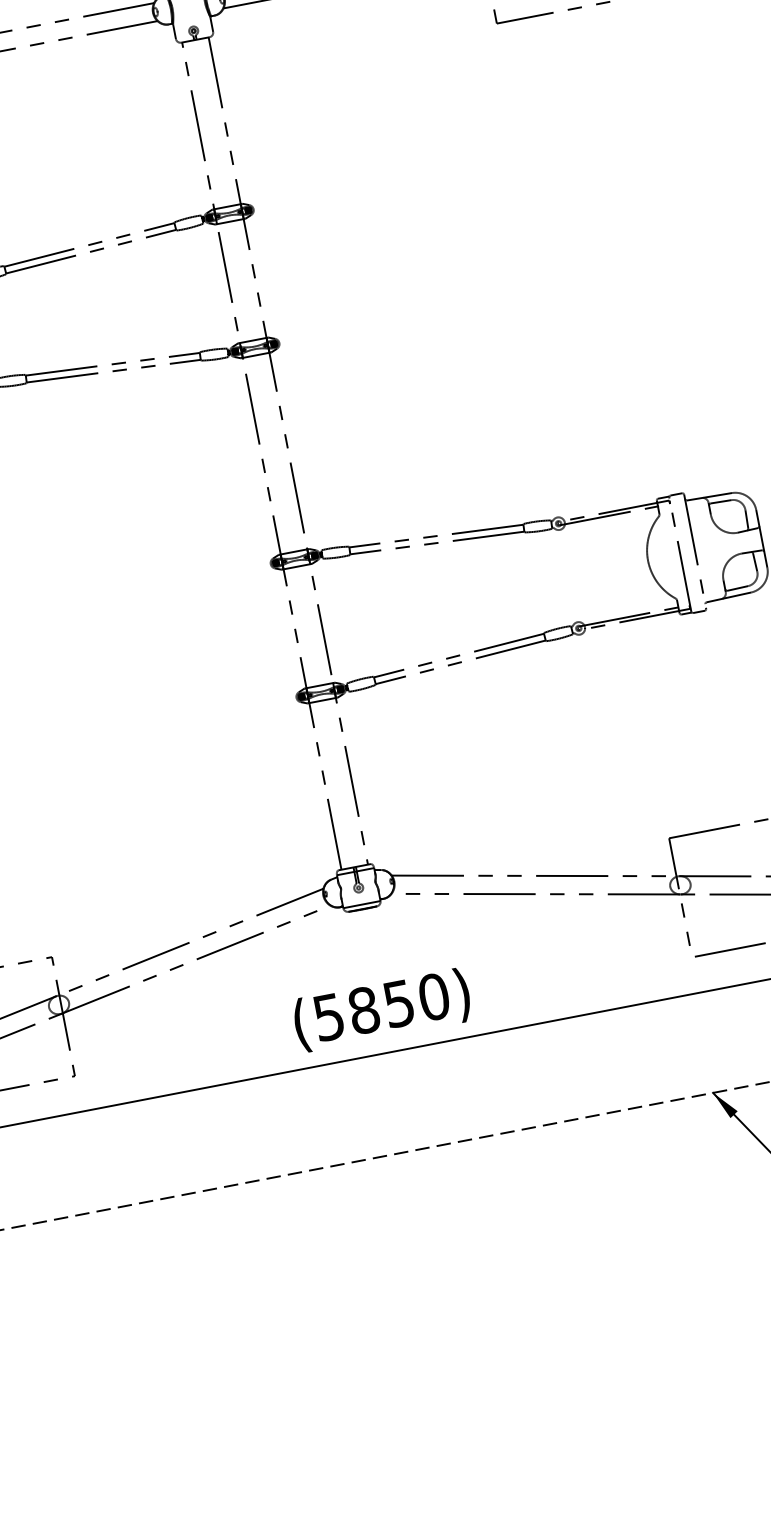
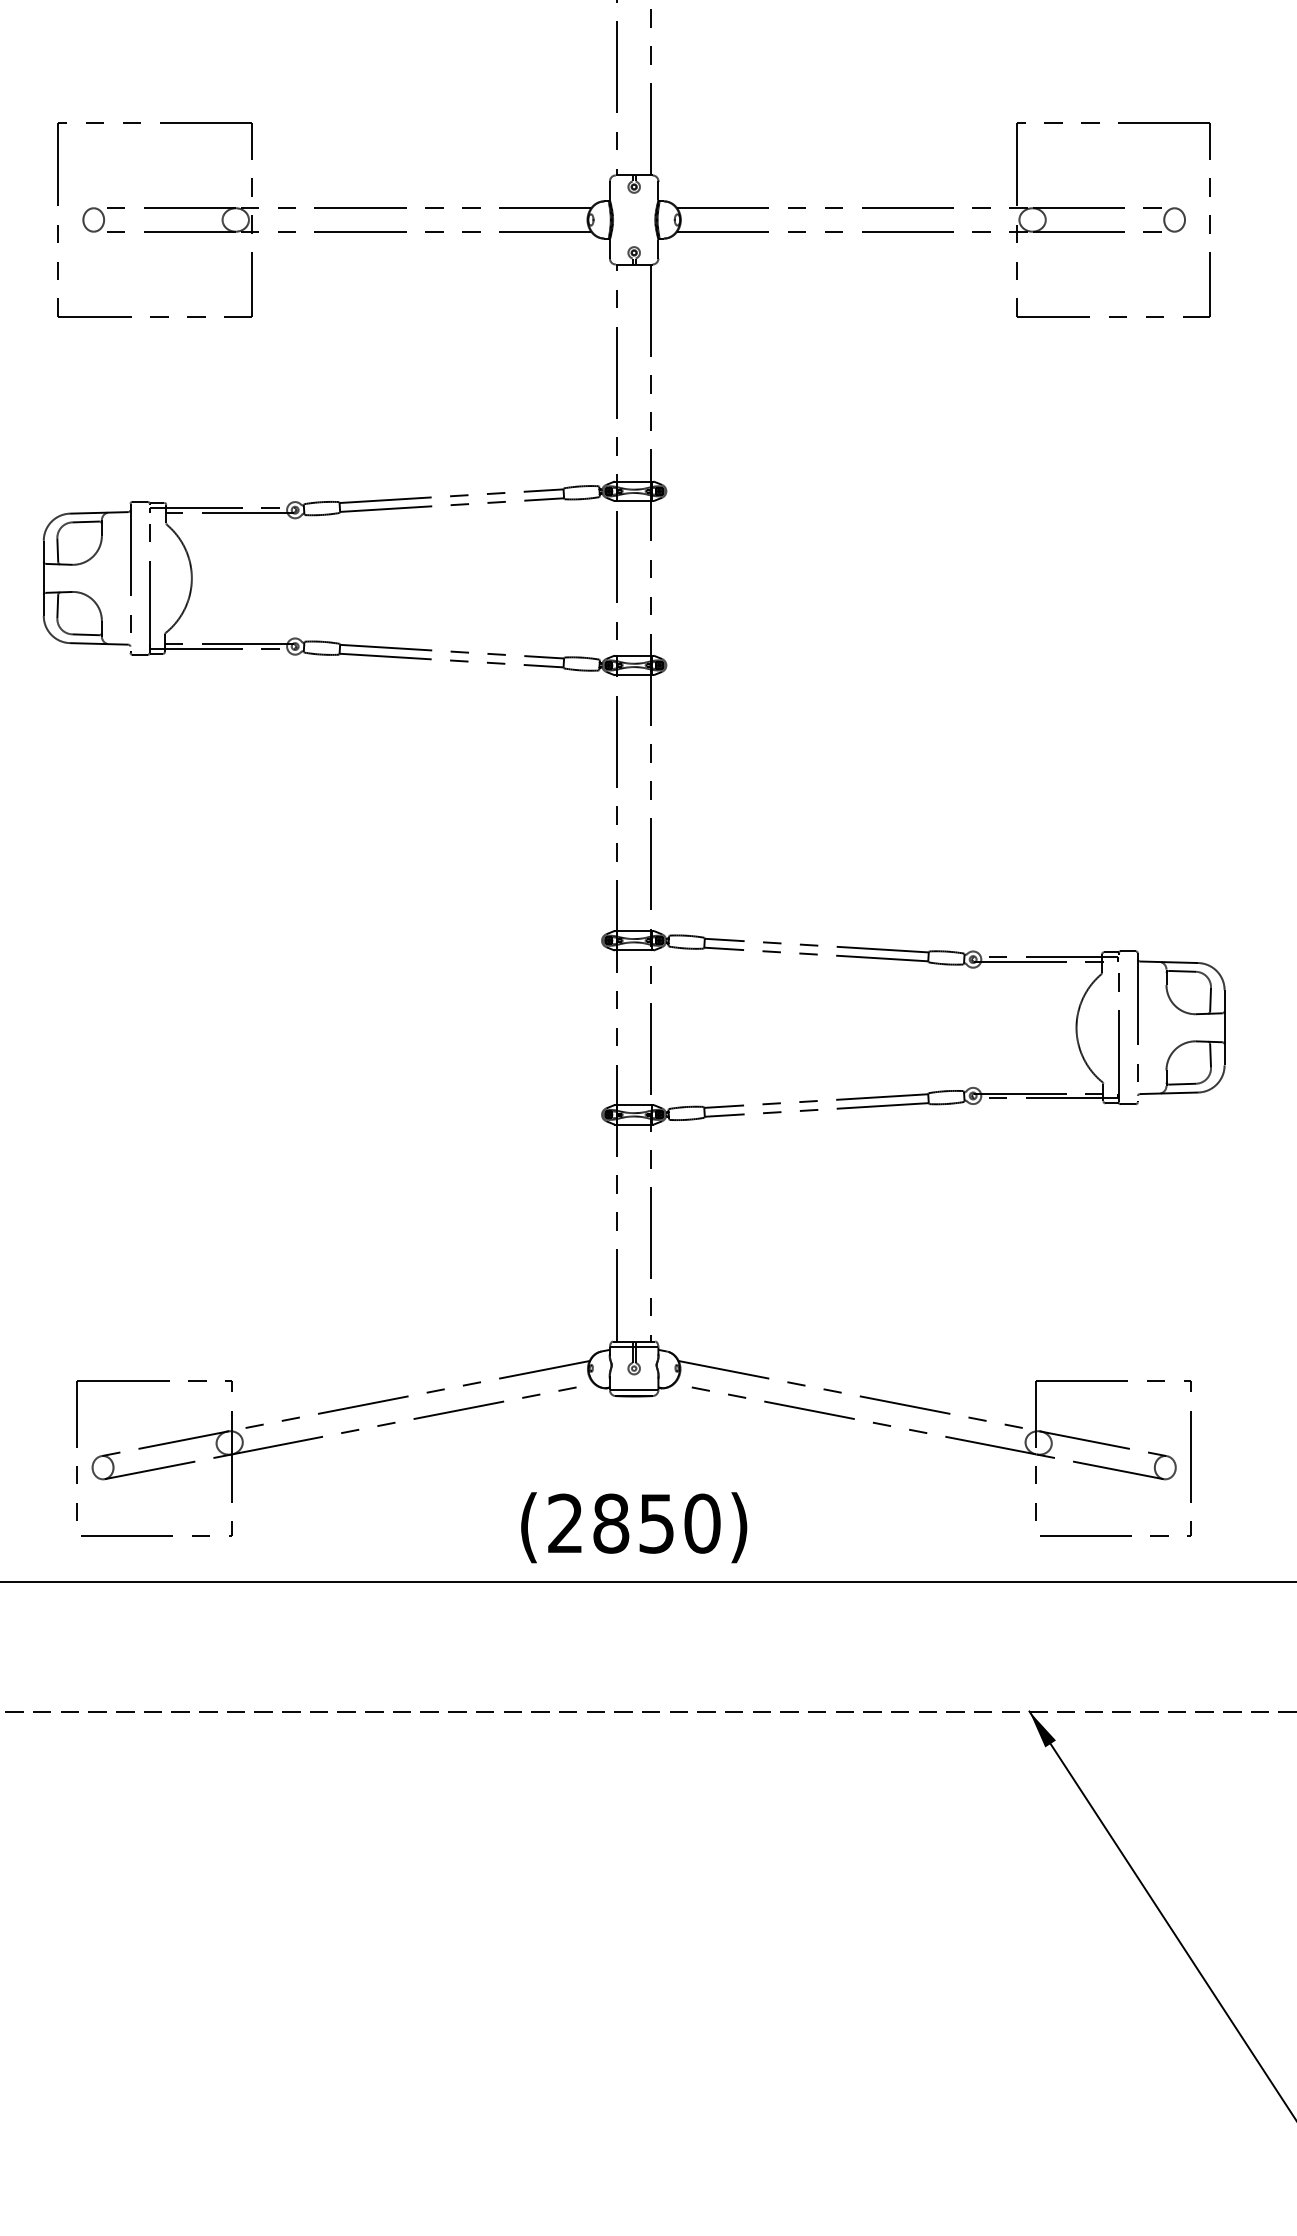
text: (328, 1017) -> (565, 1523), (5850) -> (2850)

